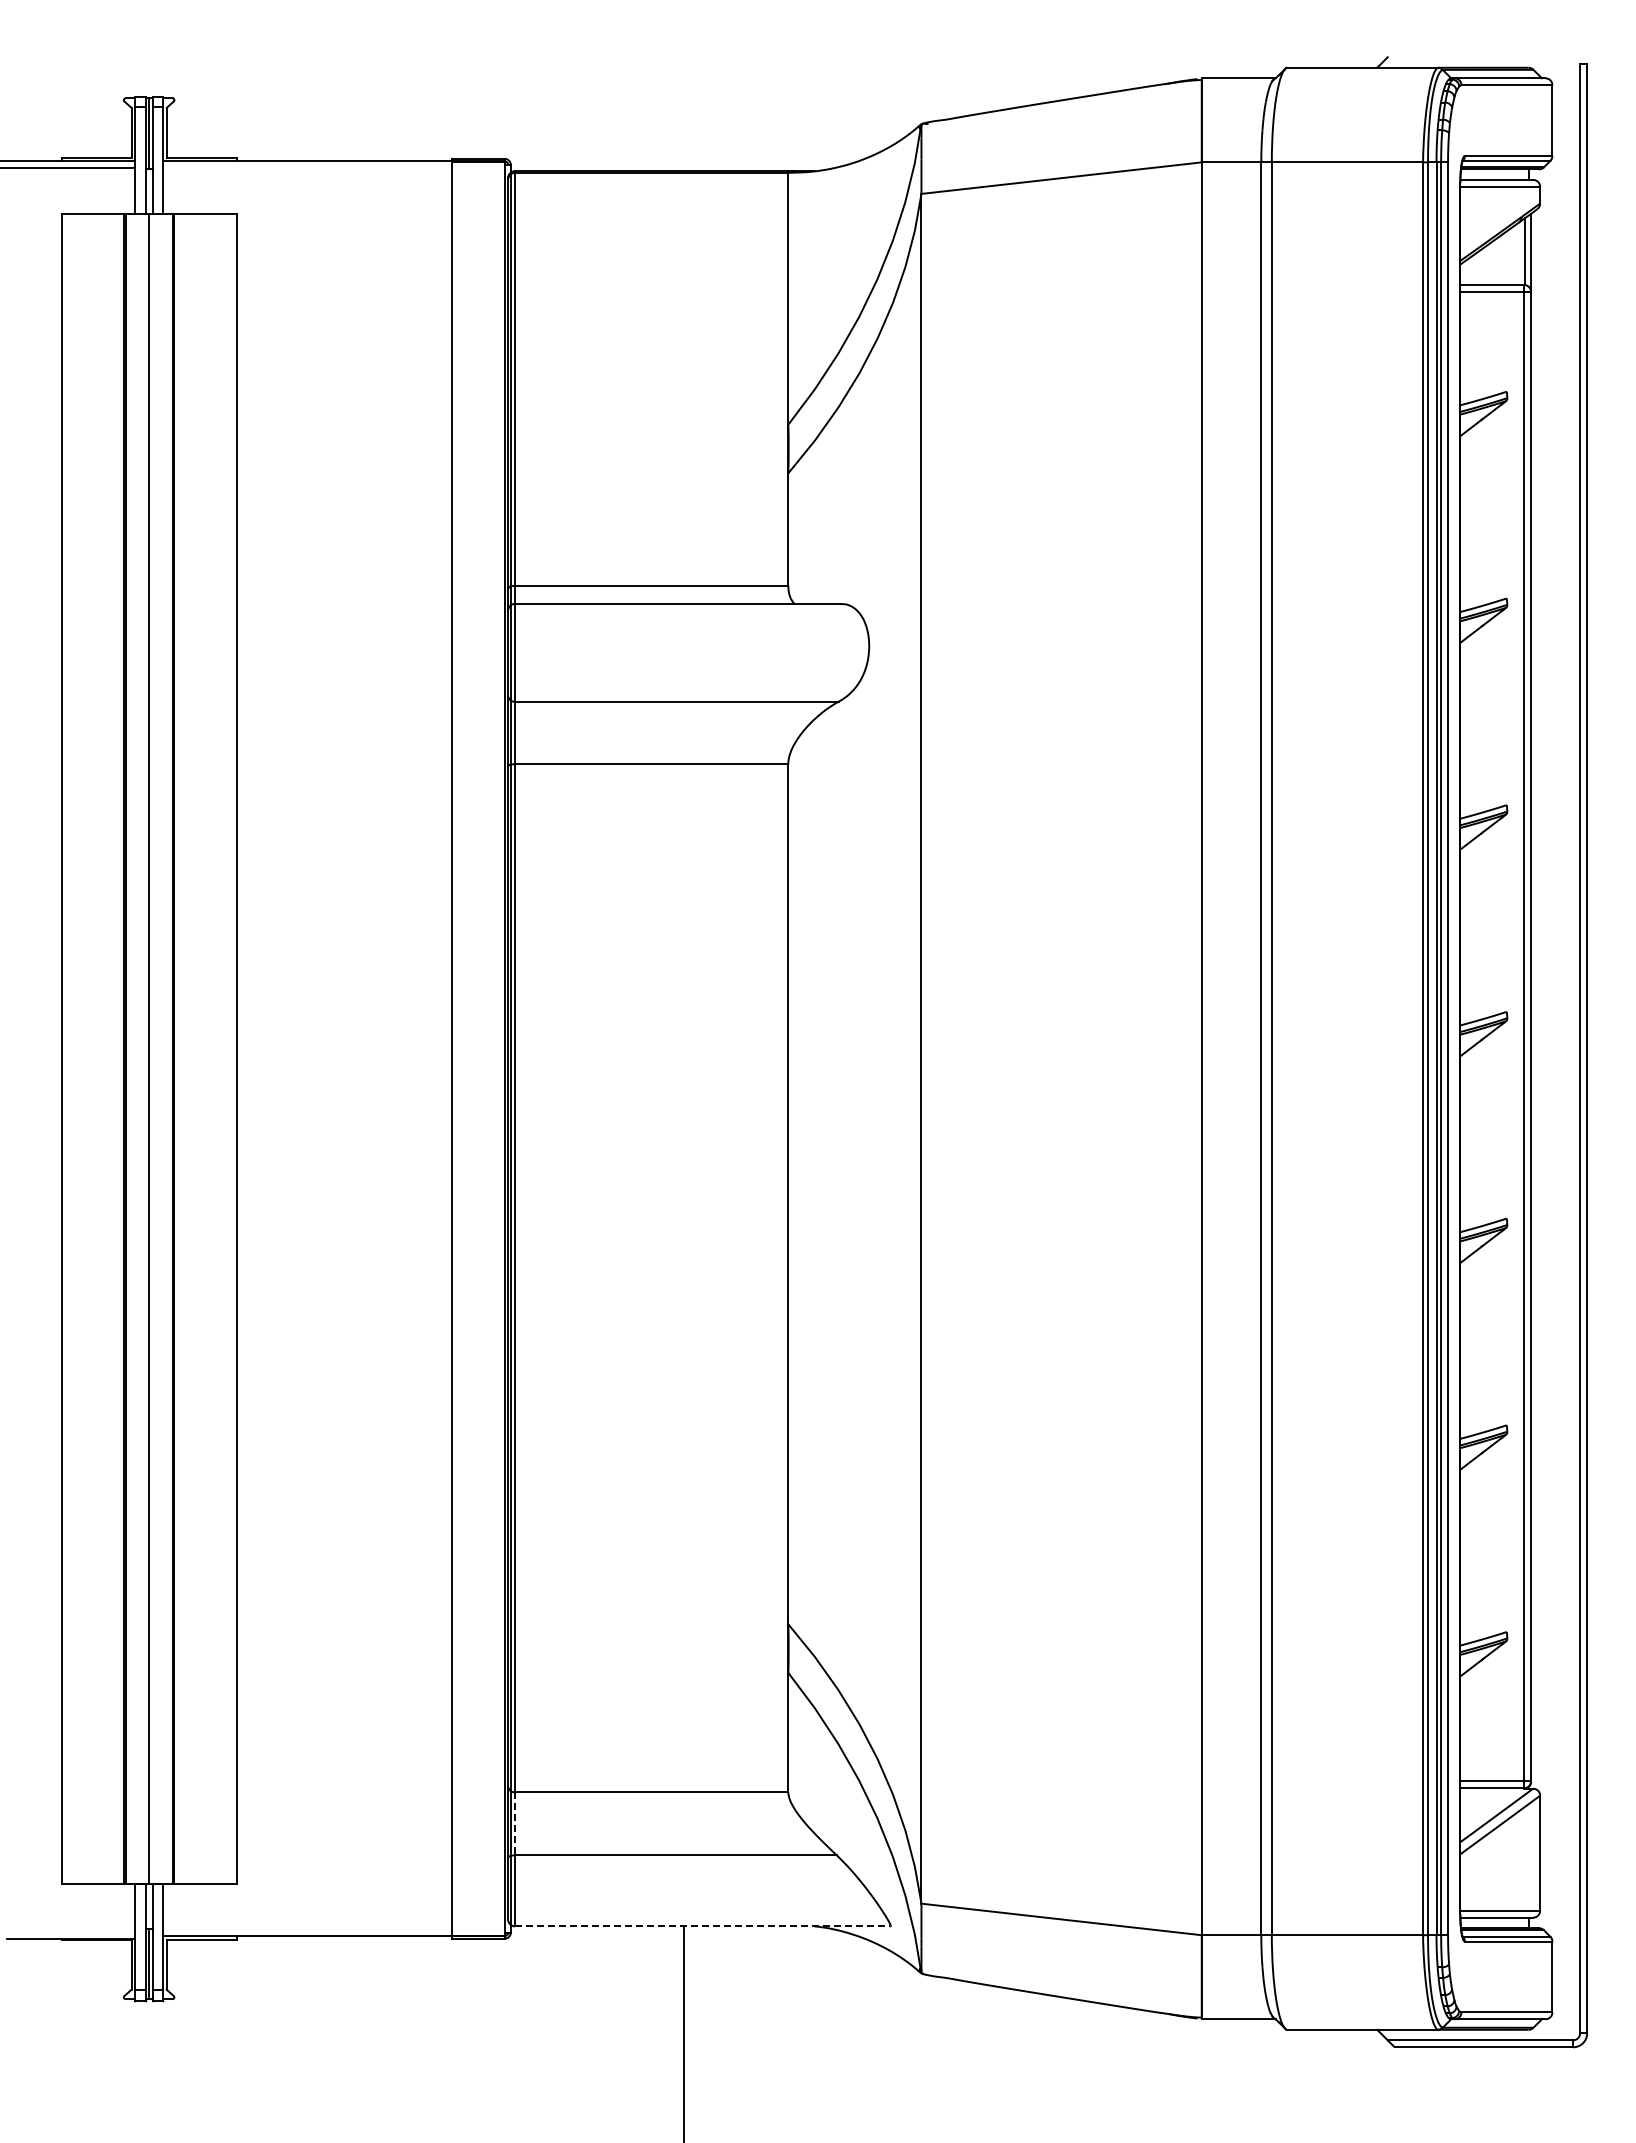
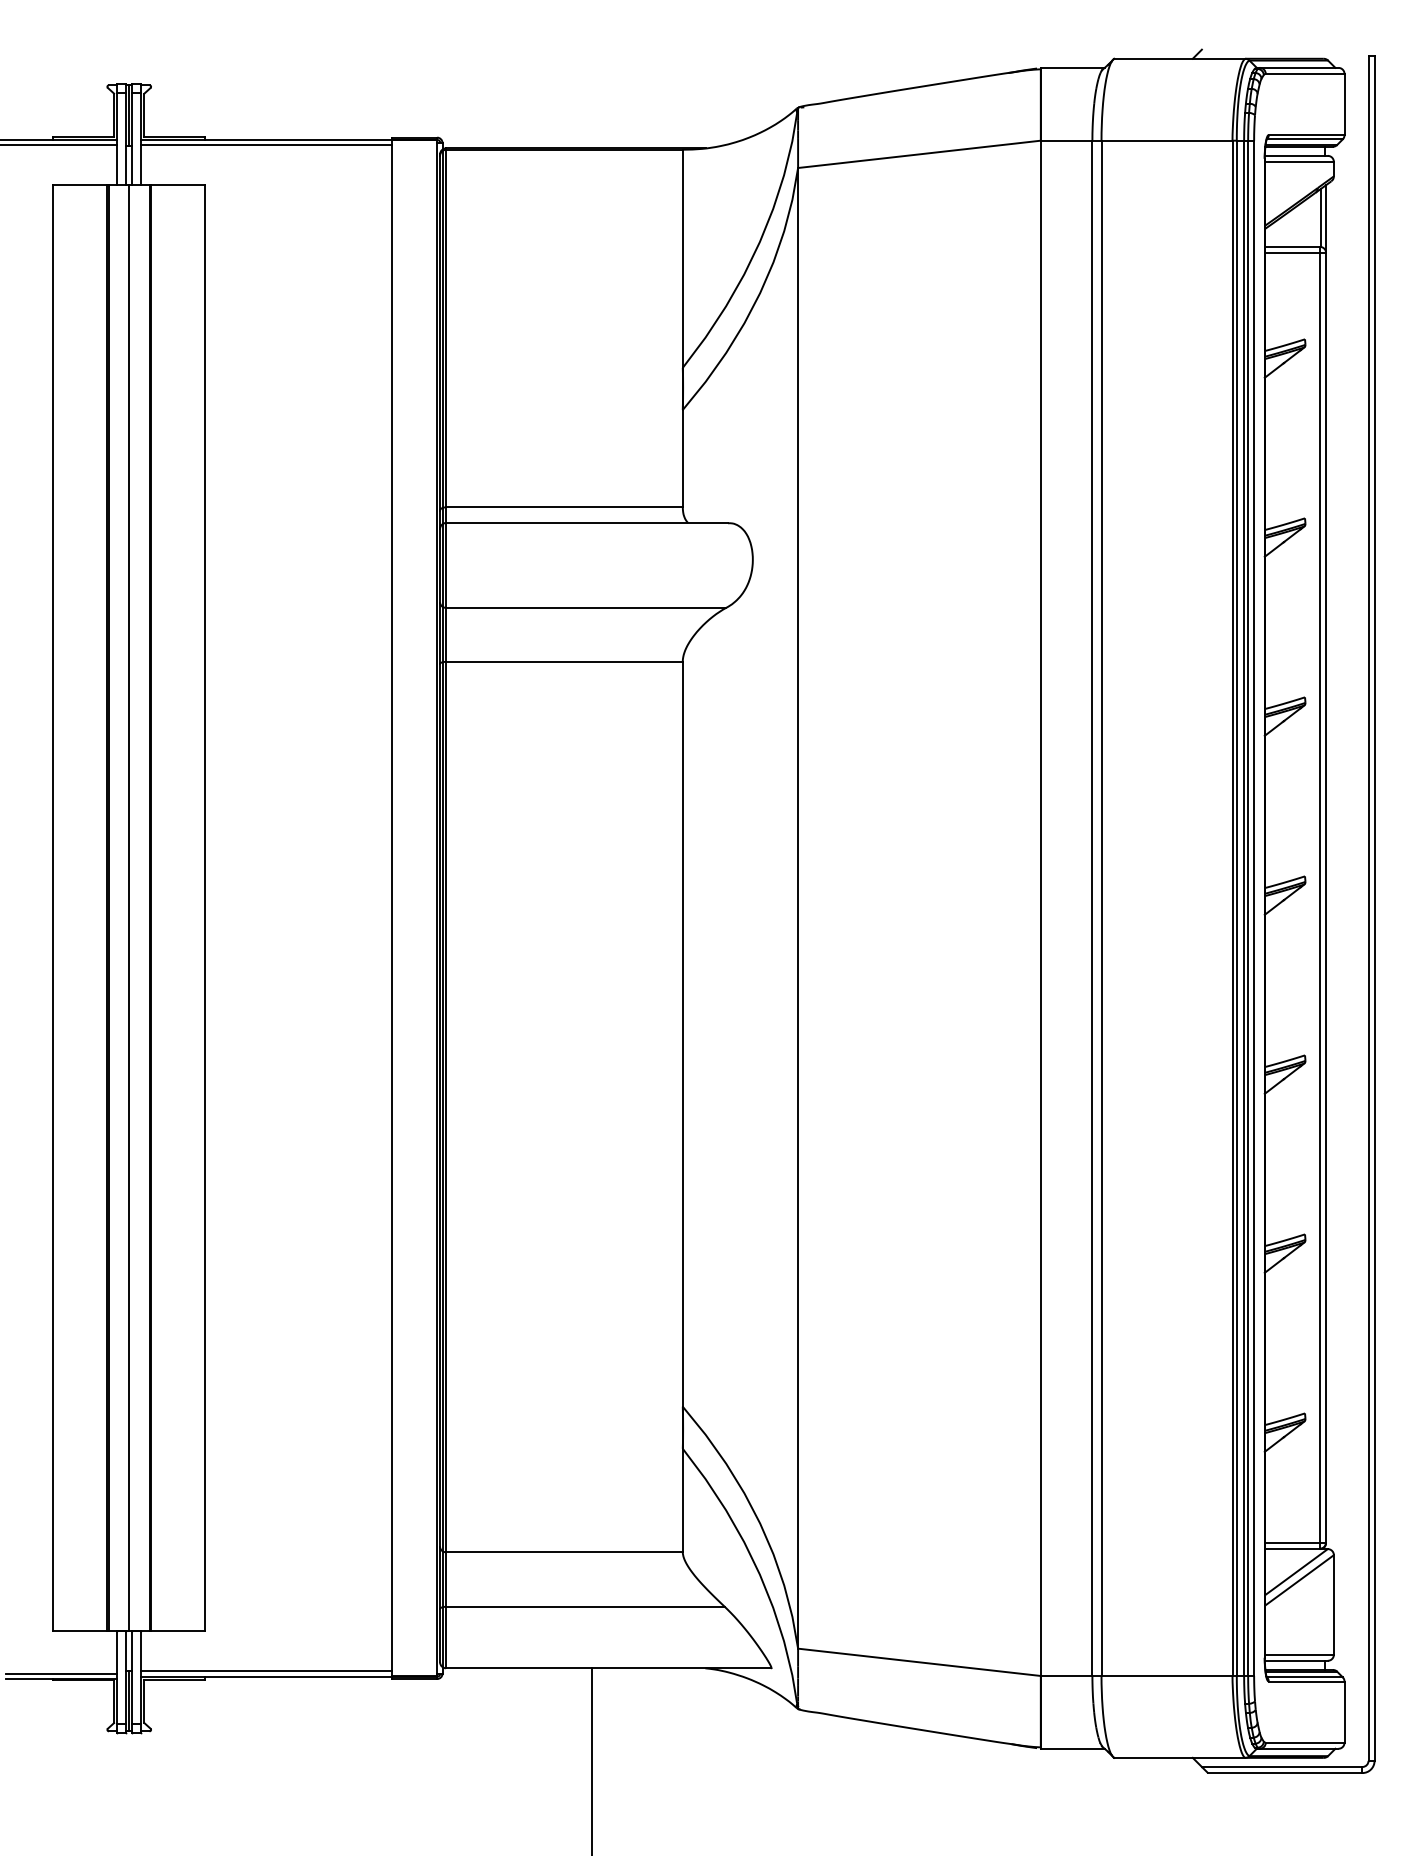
line: (307, 167) -> (266, 145), added
line: (515, 1823) -> (446, 1579), dashed -> solid
line: (702, 1926) -> (608, 1668), dashed -> solid
line: (307, 1929) -> (266, 1671), added
line: (71, 1932) -> (62, 1673), added

